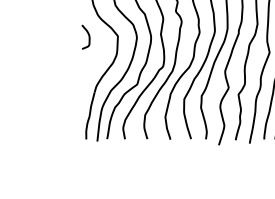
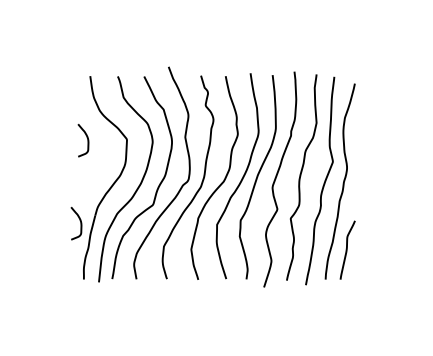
curve: (83, 98) -> (80, 223), added

